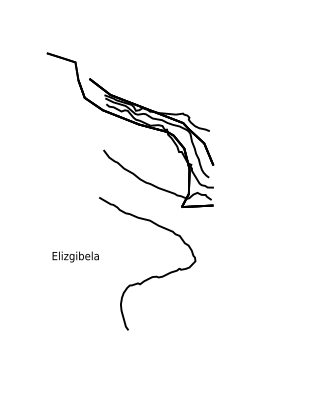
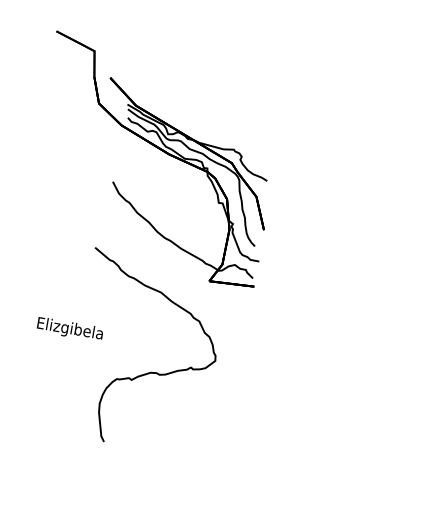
text: (75, 256) -> (69, 328), moved

